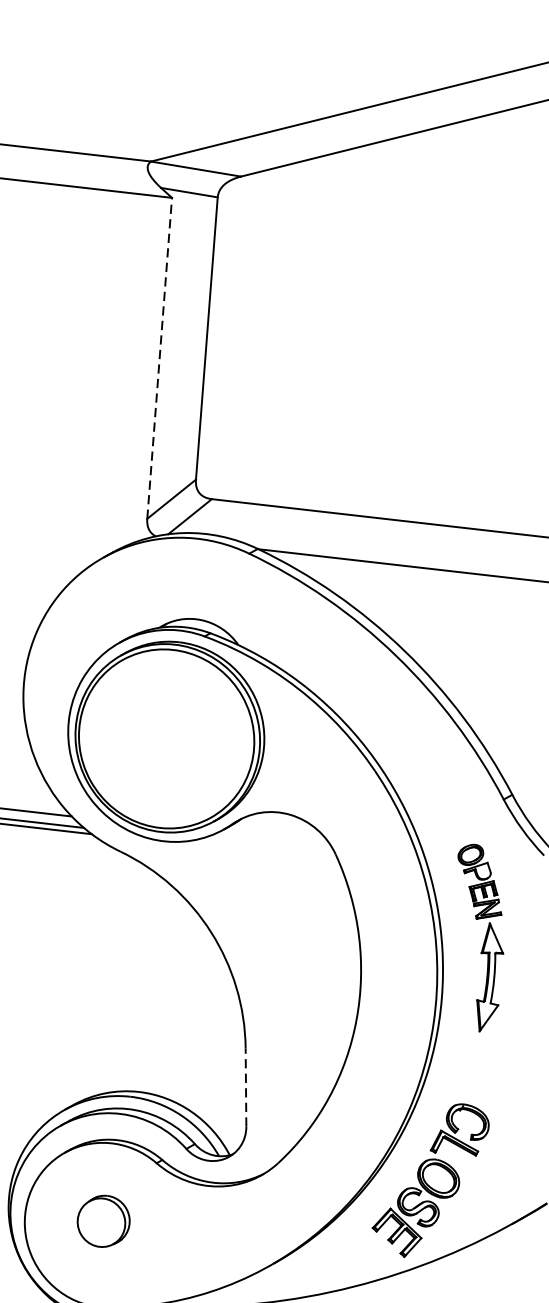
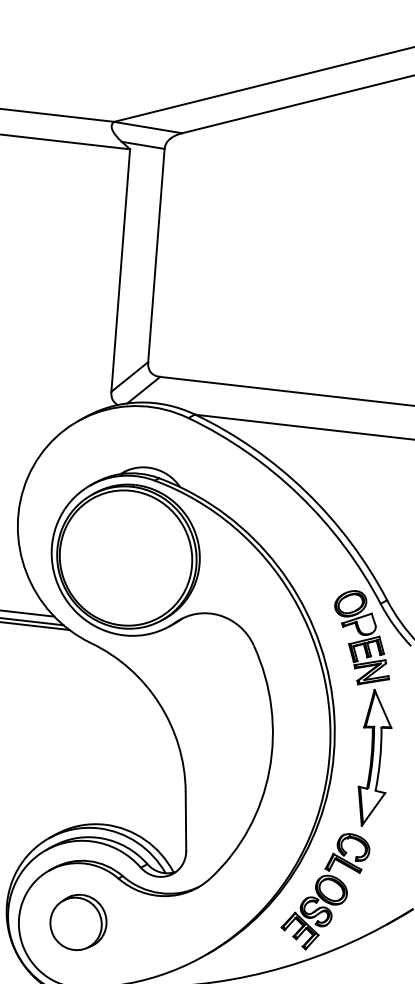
line: (159, 358) -> (120, 270), dashed -> solid
part: (481, 938) -> (363, 708), size x1.67
line: (245, 1087) -> (185, 821), dashed -> solid
part: (103, 1221) -> (78, 922), size x1.43

